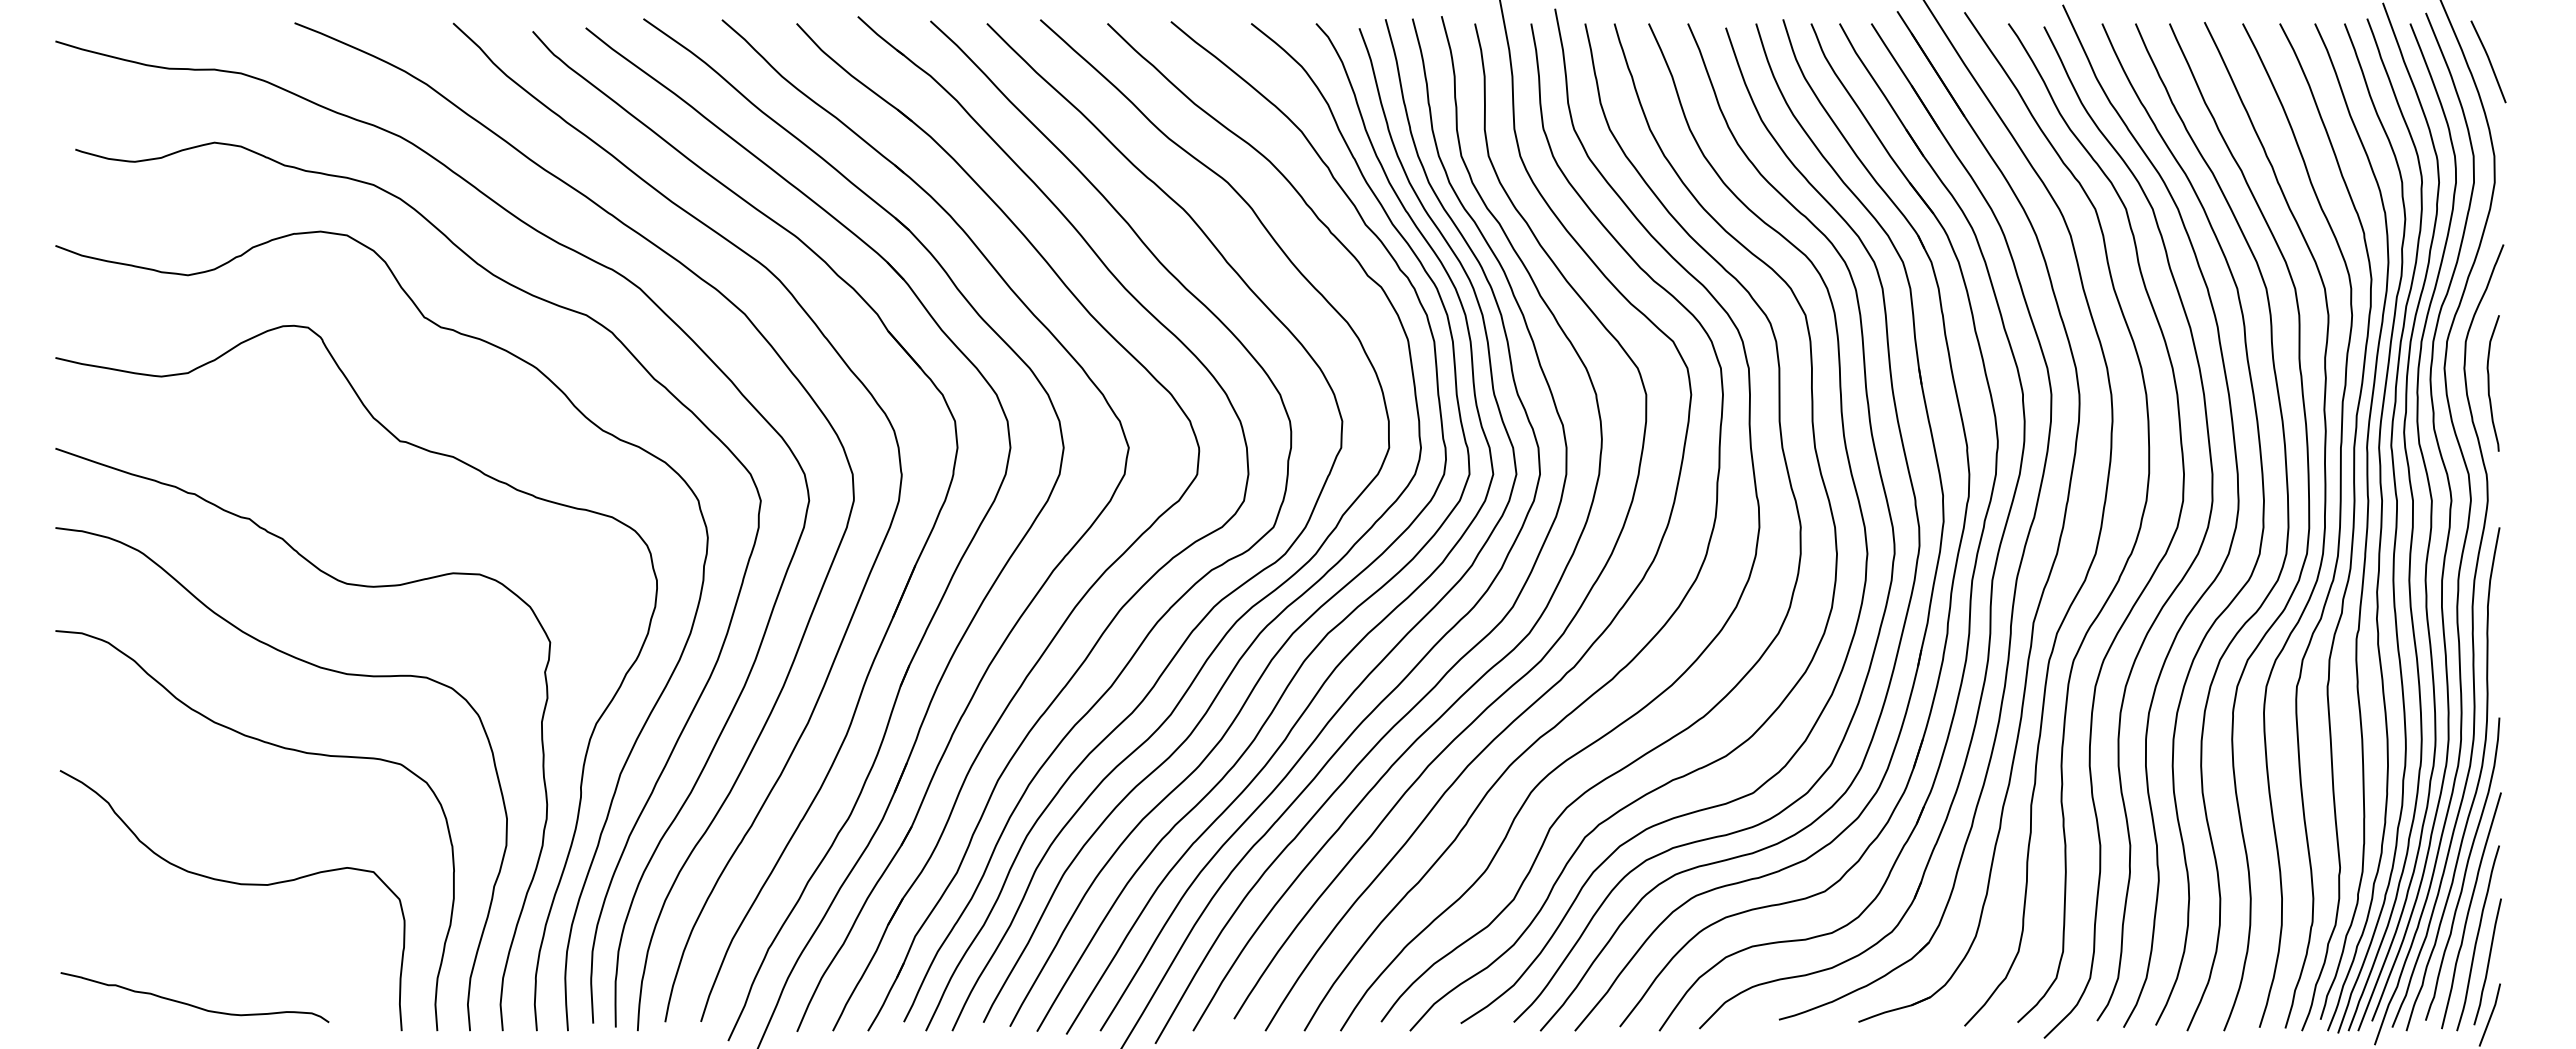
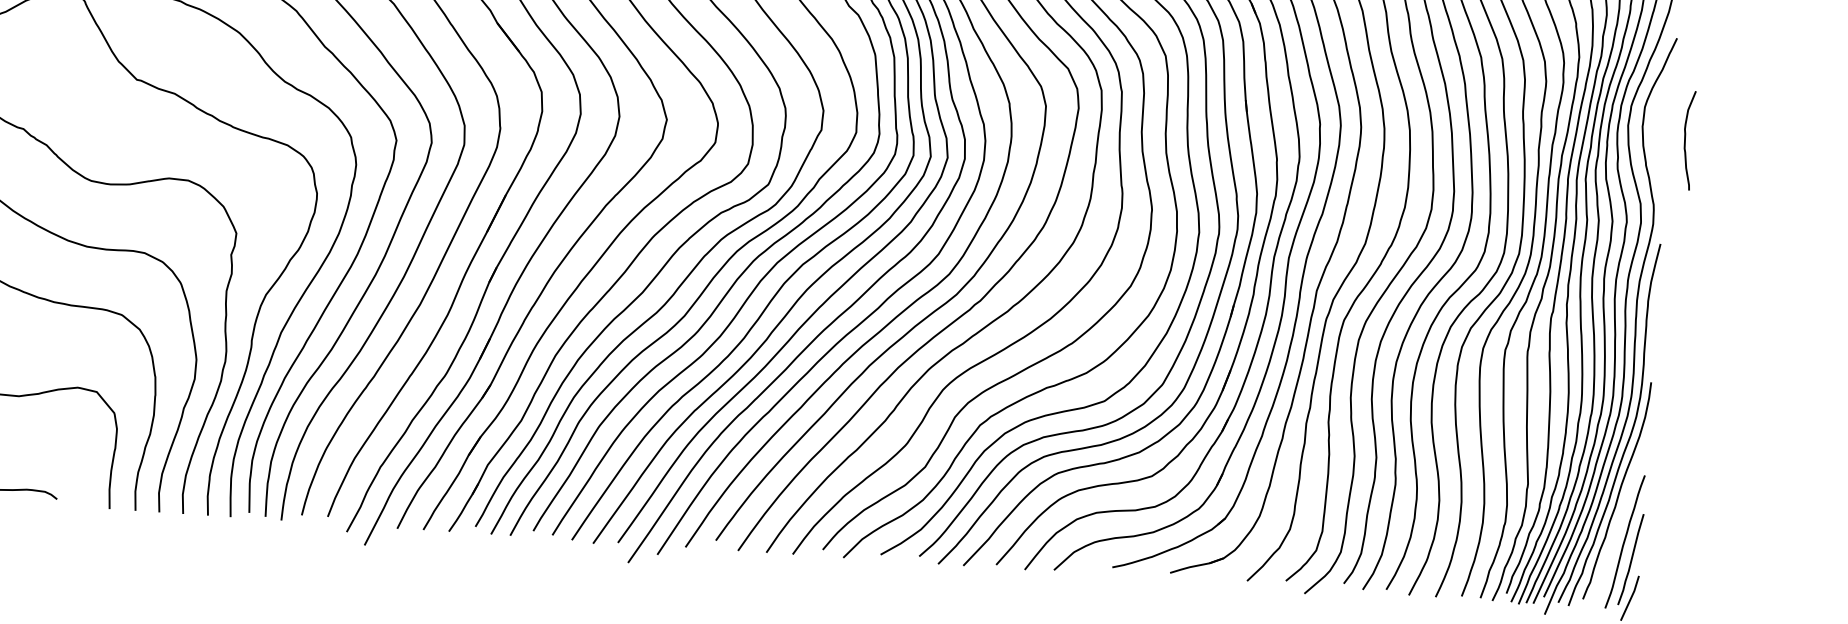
curve: (2489, 383) -> (1685, 140), moved
curve: (2469, 910) -> (1620, 521), removed

